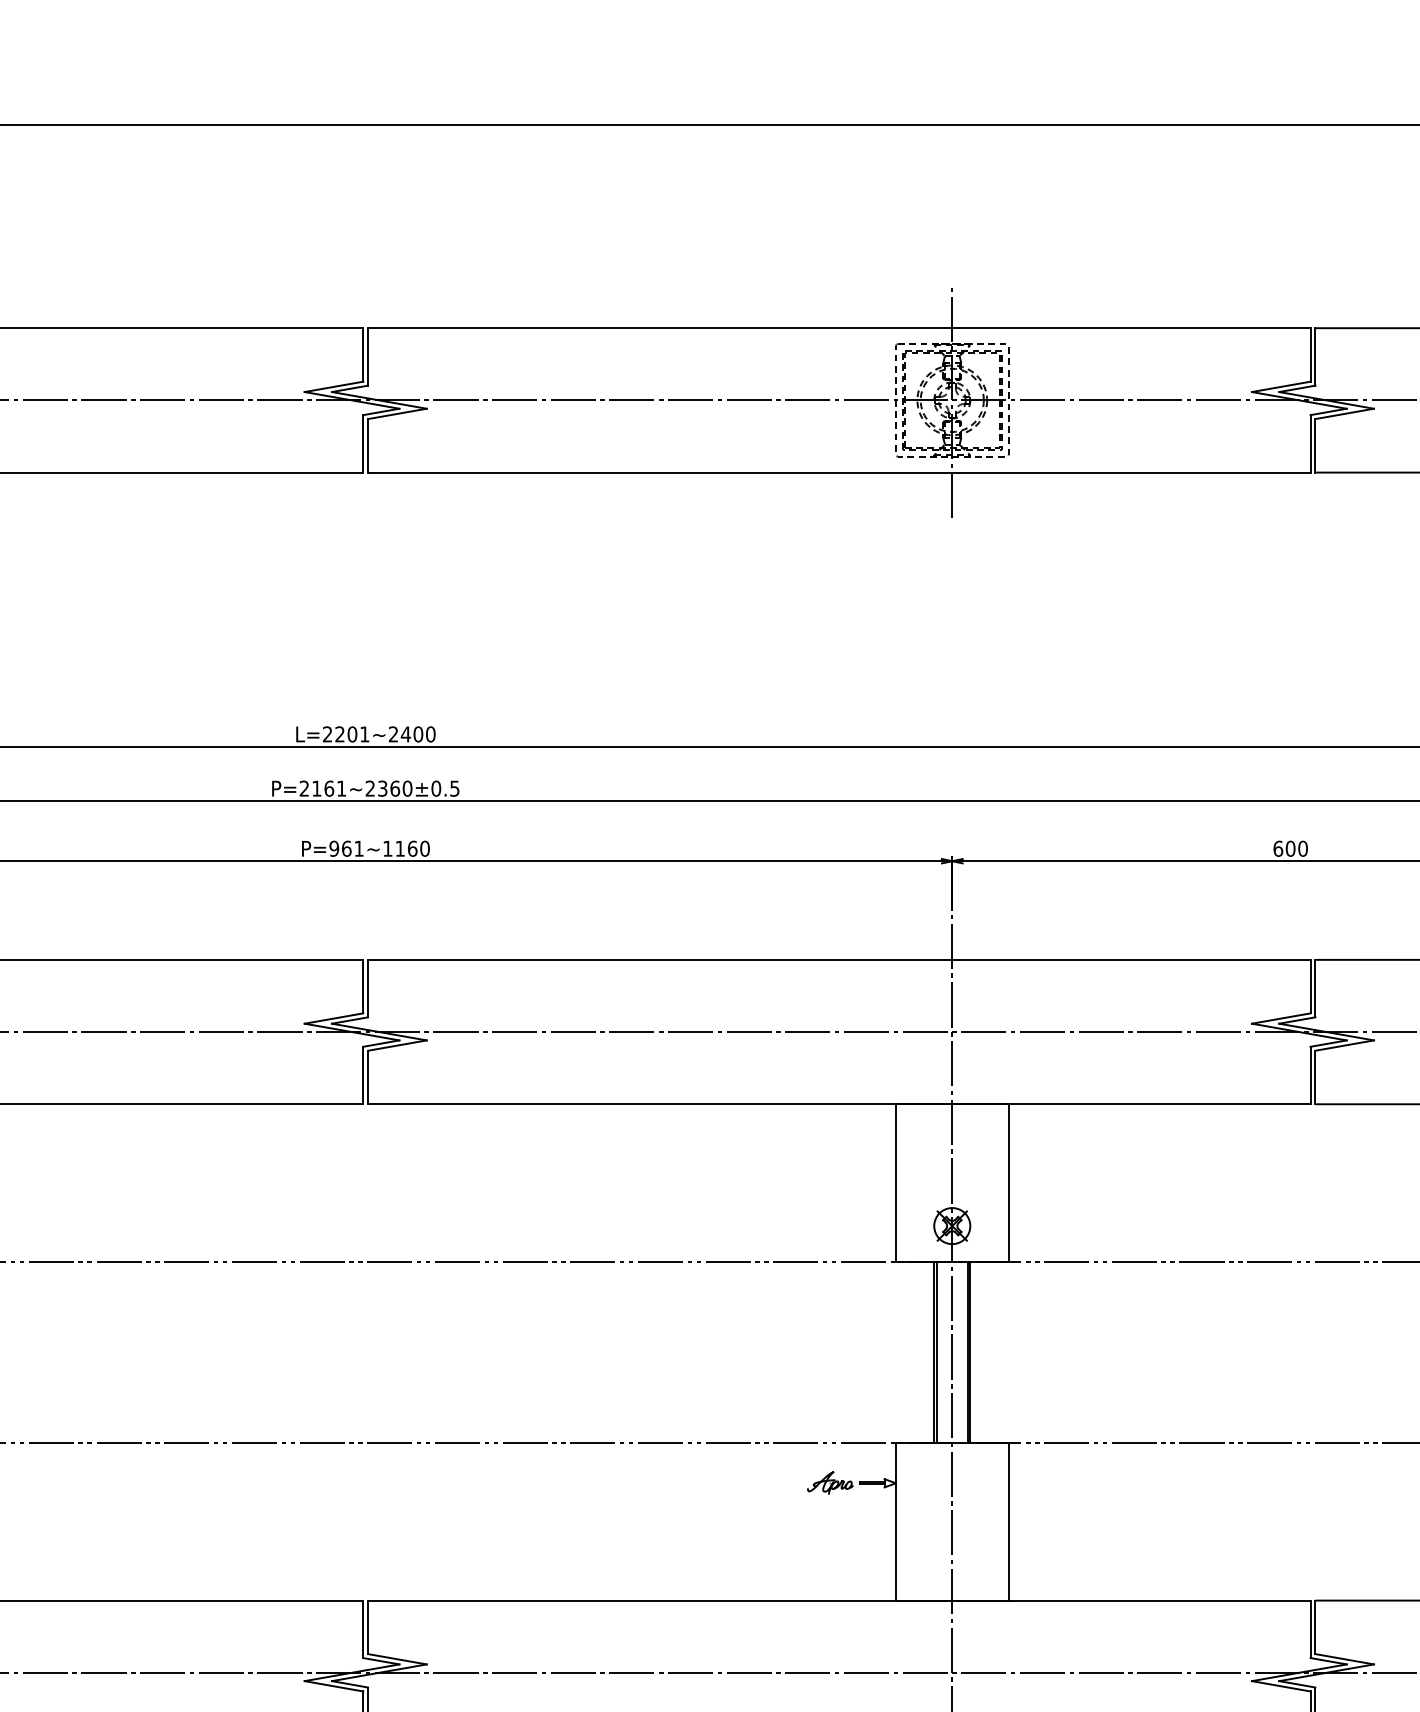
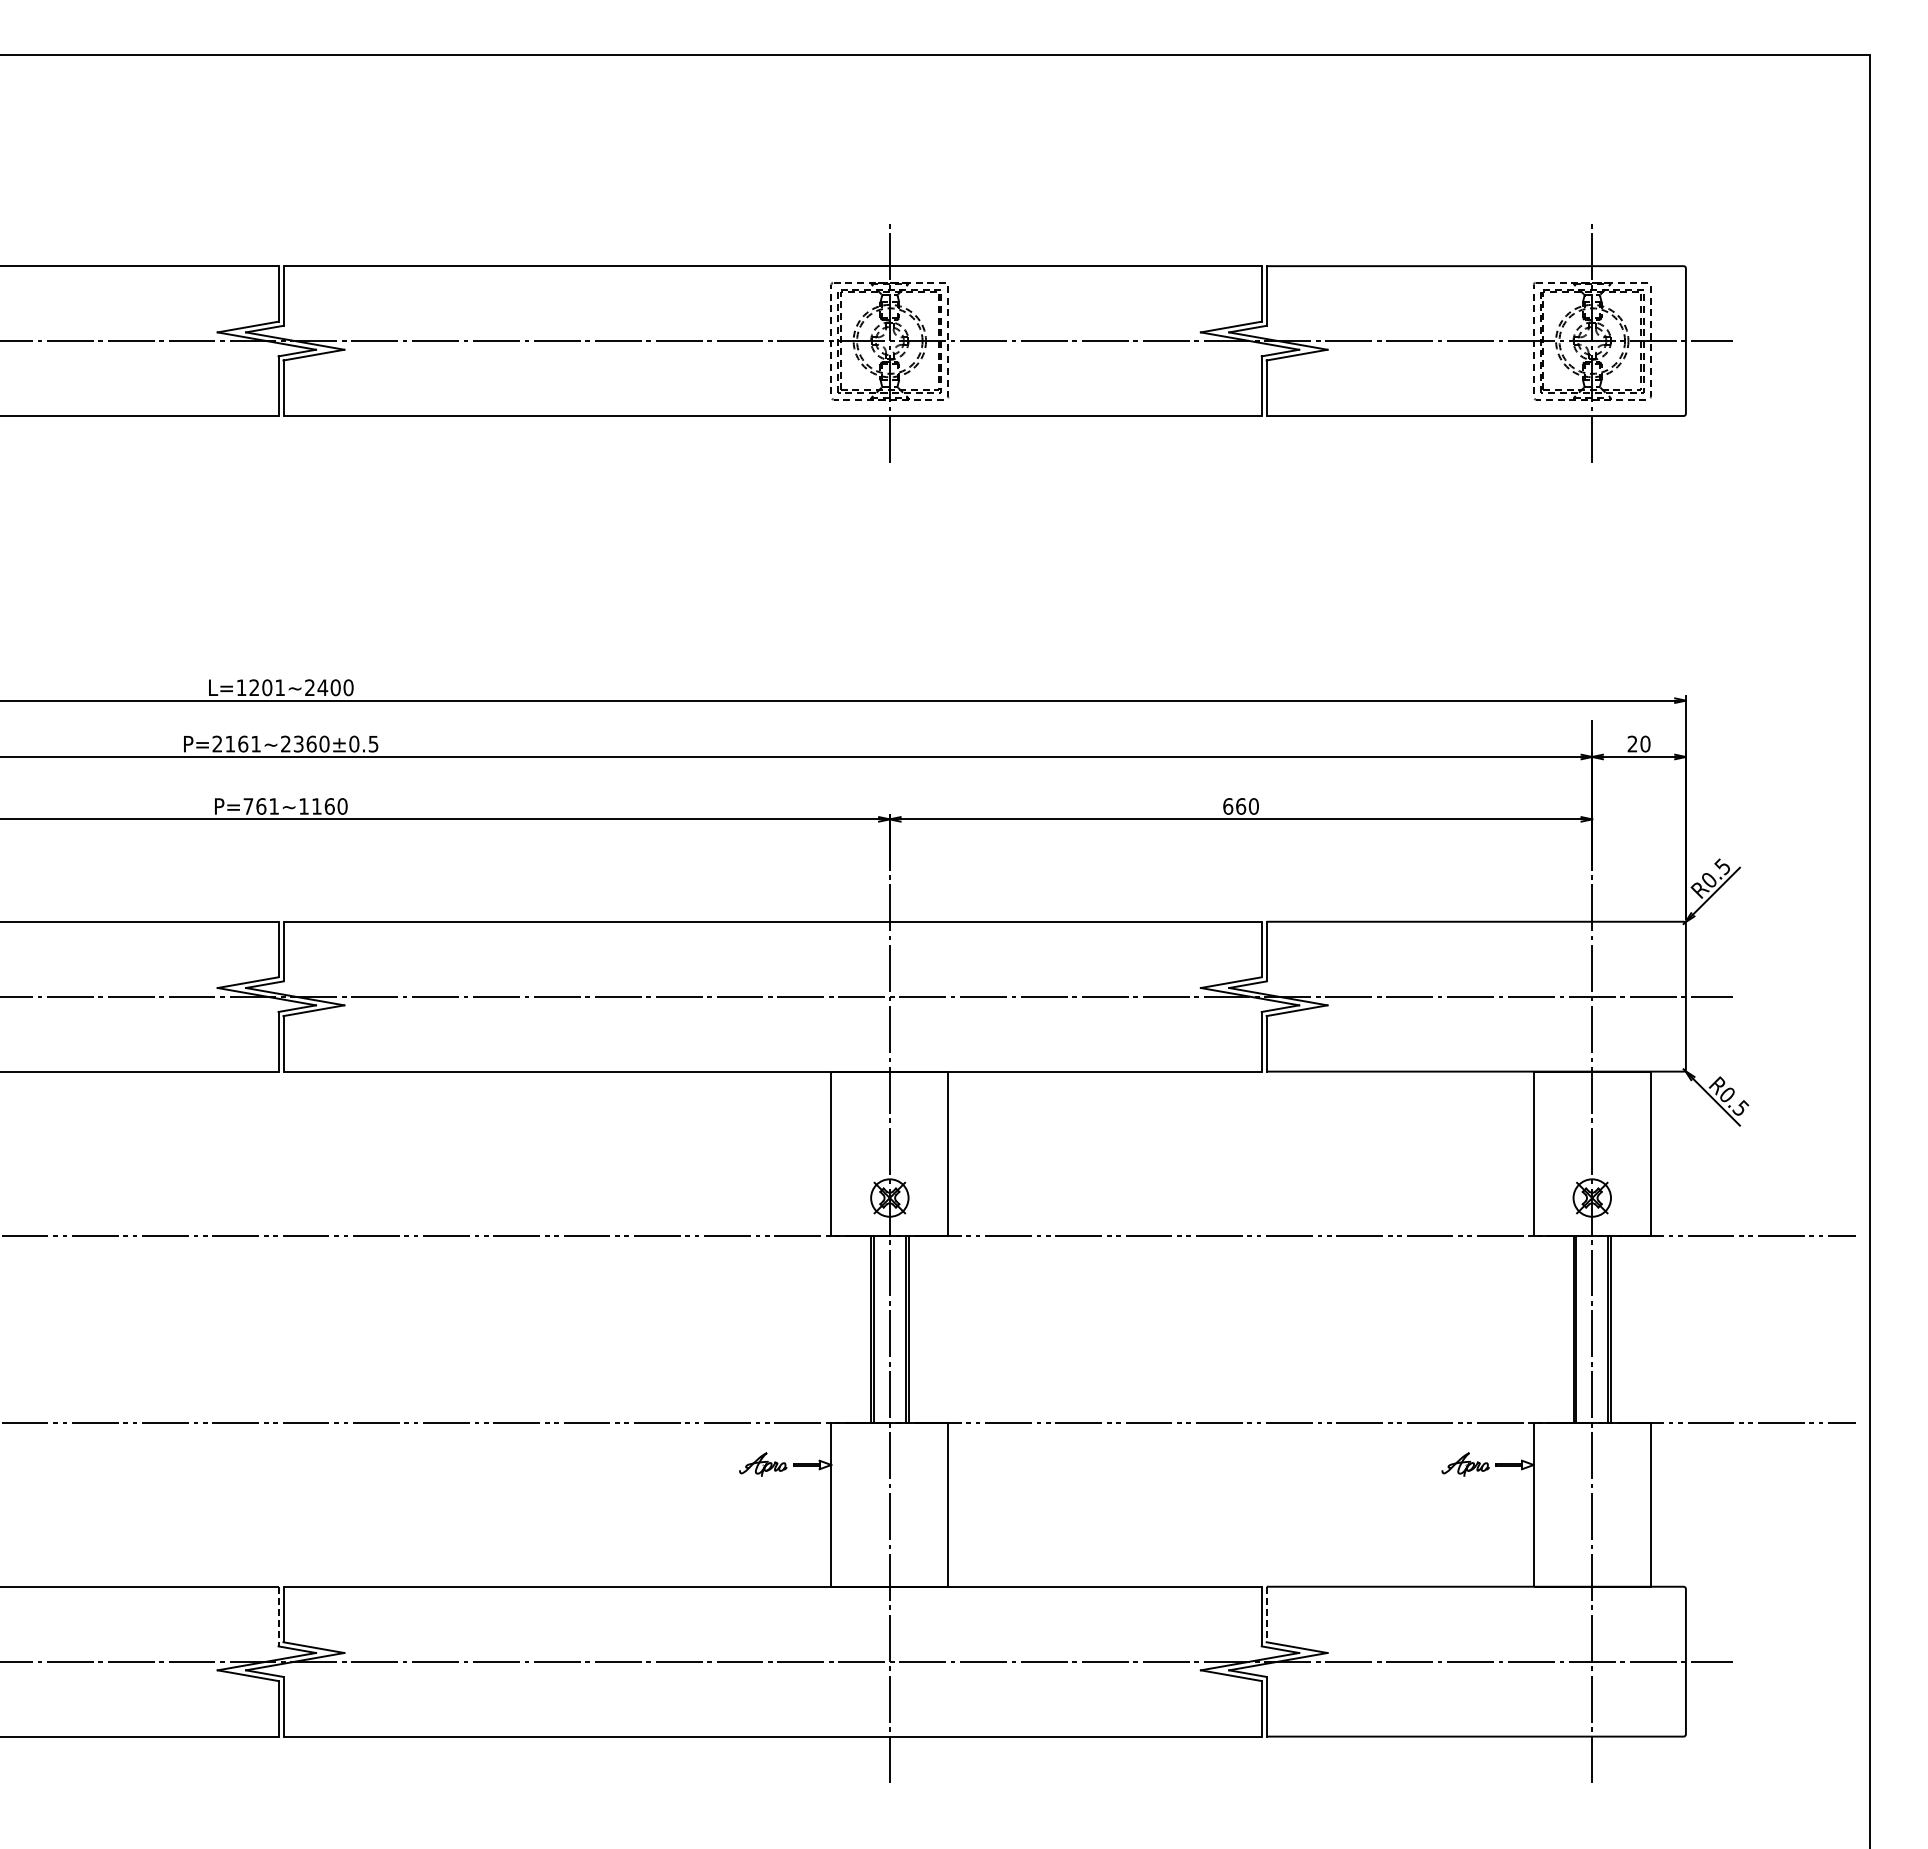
text: (327, 734) -> (241, 687), L=2201~2400 -> L=1201~2400
text: (334, 848) -> (248, 806), P=961~1160 -> P=761~1160
text: (1291, 848) -> (1241, 806), 600 -> 660
line: (1315, 1627) -> (1266, 1614), solid -> dashed
line: (363, 1629) -> (278, 1616), solid -> dashed

